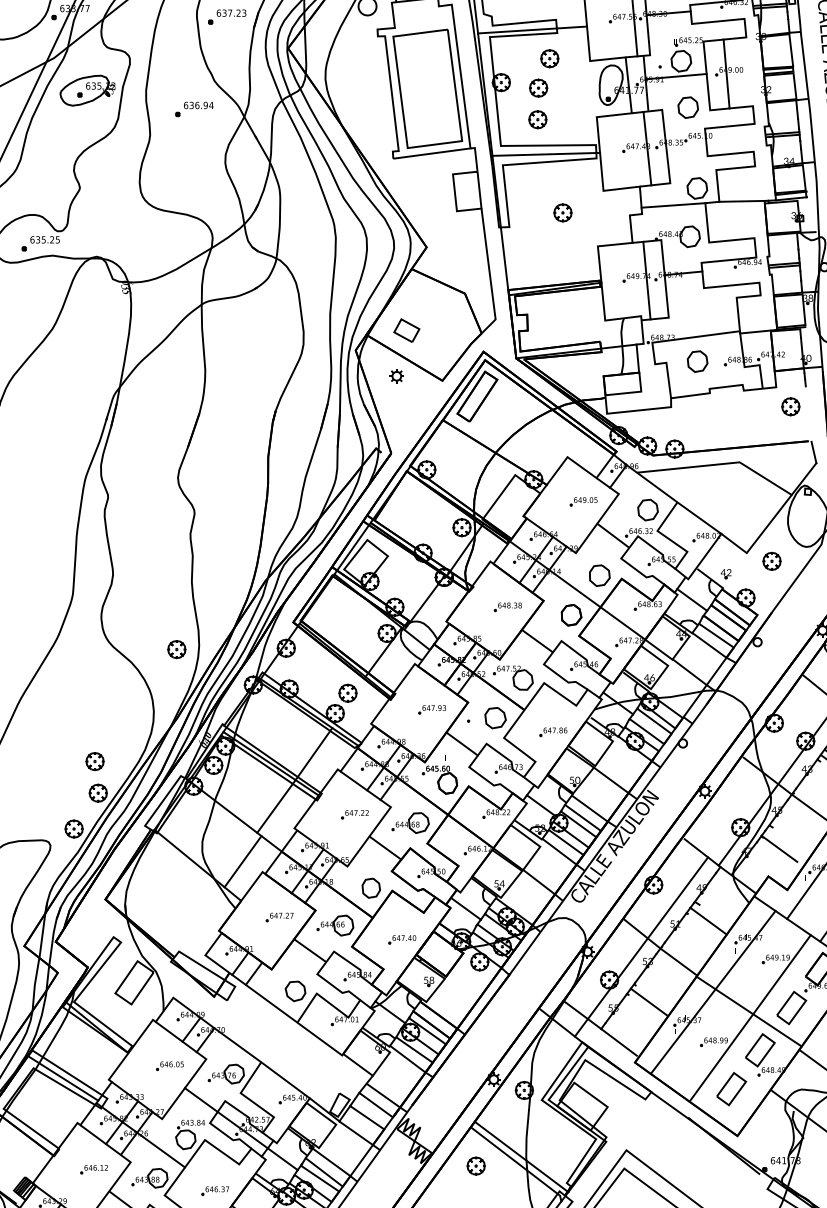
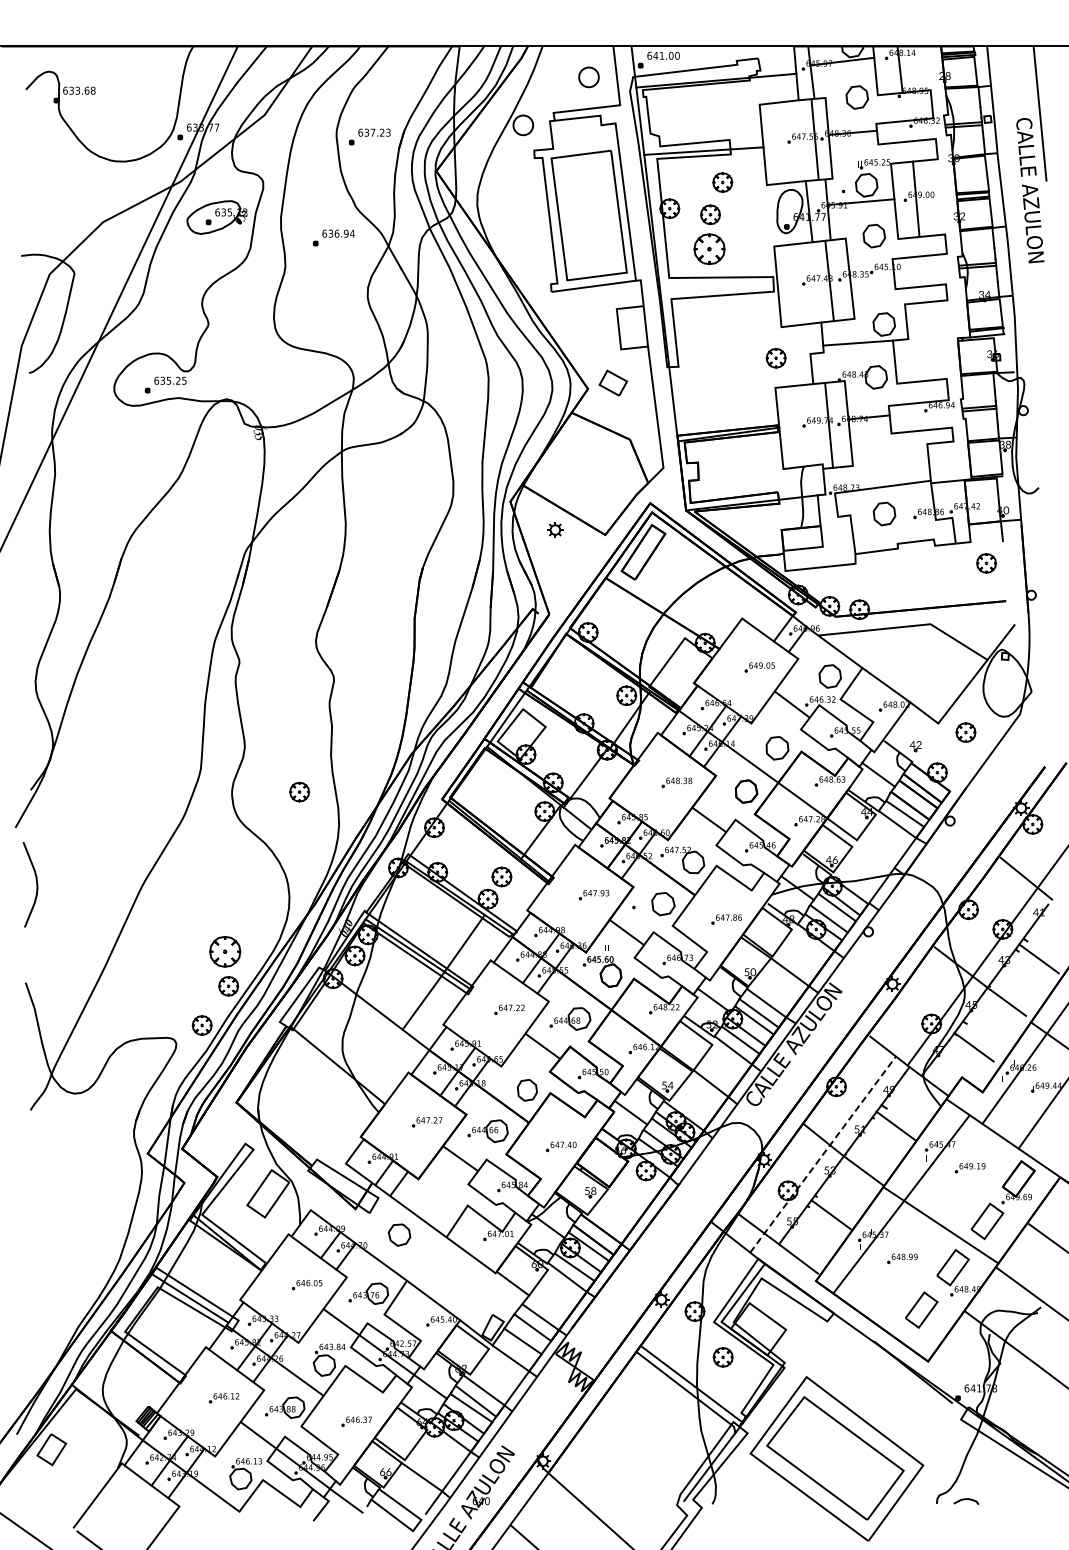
part: (537, 119) -> (709, 249), size x1.6
line: (545, 153) -> (718, 286), removed
line: (741, 201) -> (932, 338), removed
part: (562, 213) -> (775, 358), moved
part: (407, 330) -> (613, 382), moved
line: (813, 452) -> (1011, 613), removed
part: (176, 648) -> (299, 791), moved
line: (689, 671) -> (875, 853), removed
part: (94, 761) -> (224, 951), size x1.6
line: (242, 861) -> (386, 1061), removed
line: (641, 946) -> (823, 1154), solid -> dashed
part: (295, 990) -> (399, 1234), moved
line: (749, 1018) -> (941, 1232), removed
part: (475, 1166) -> (722, 1357), moved

